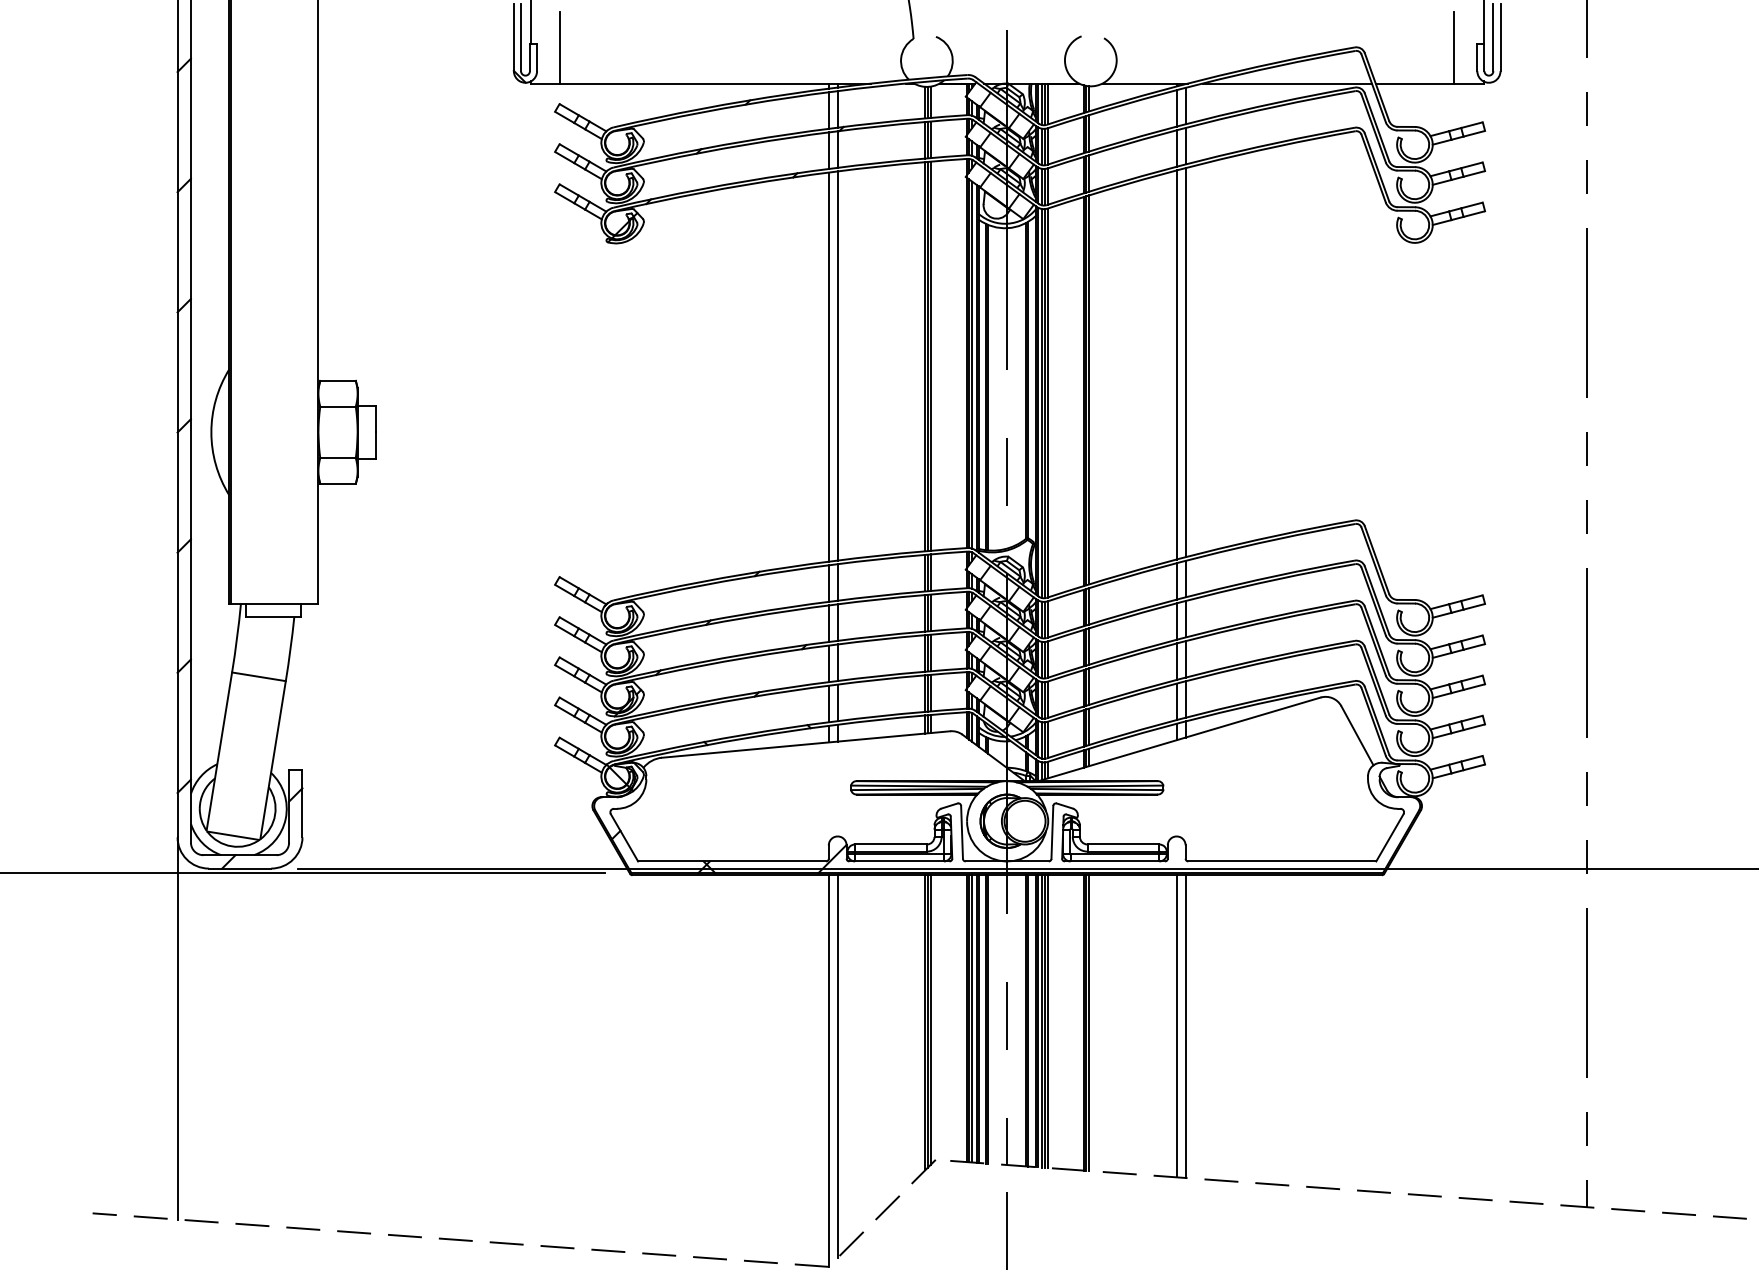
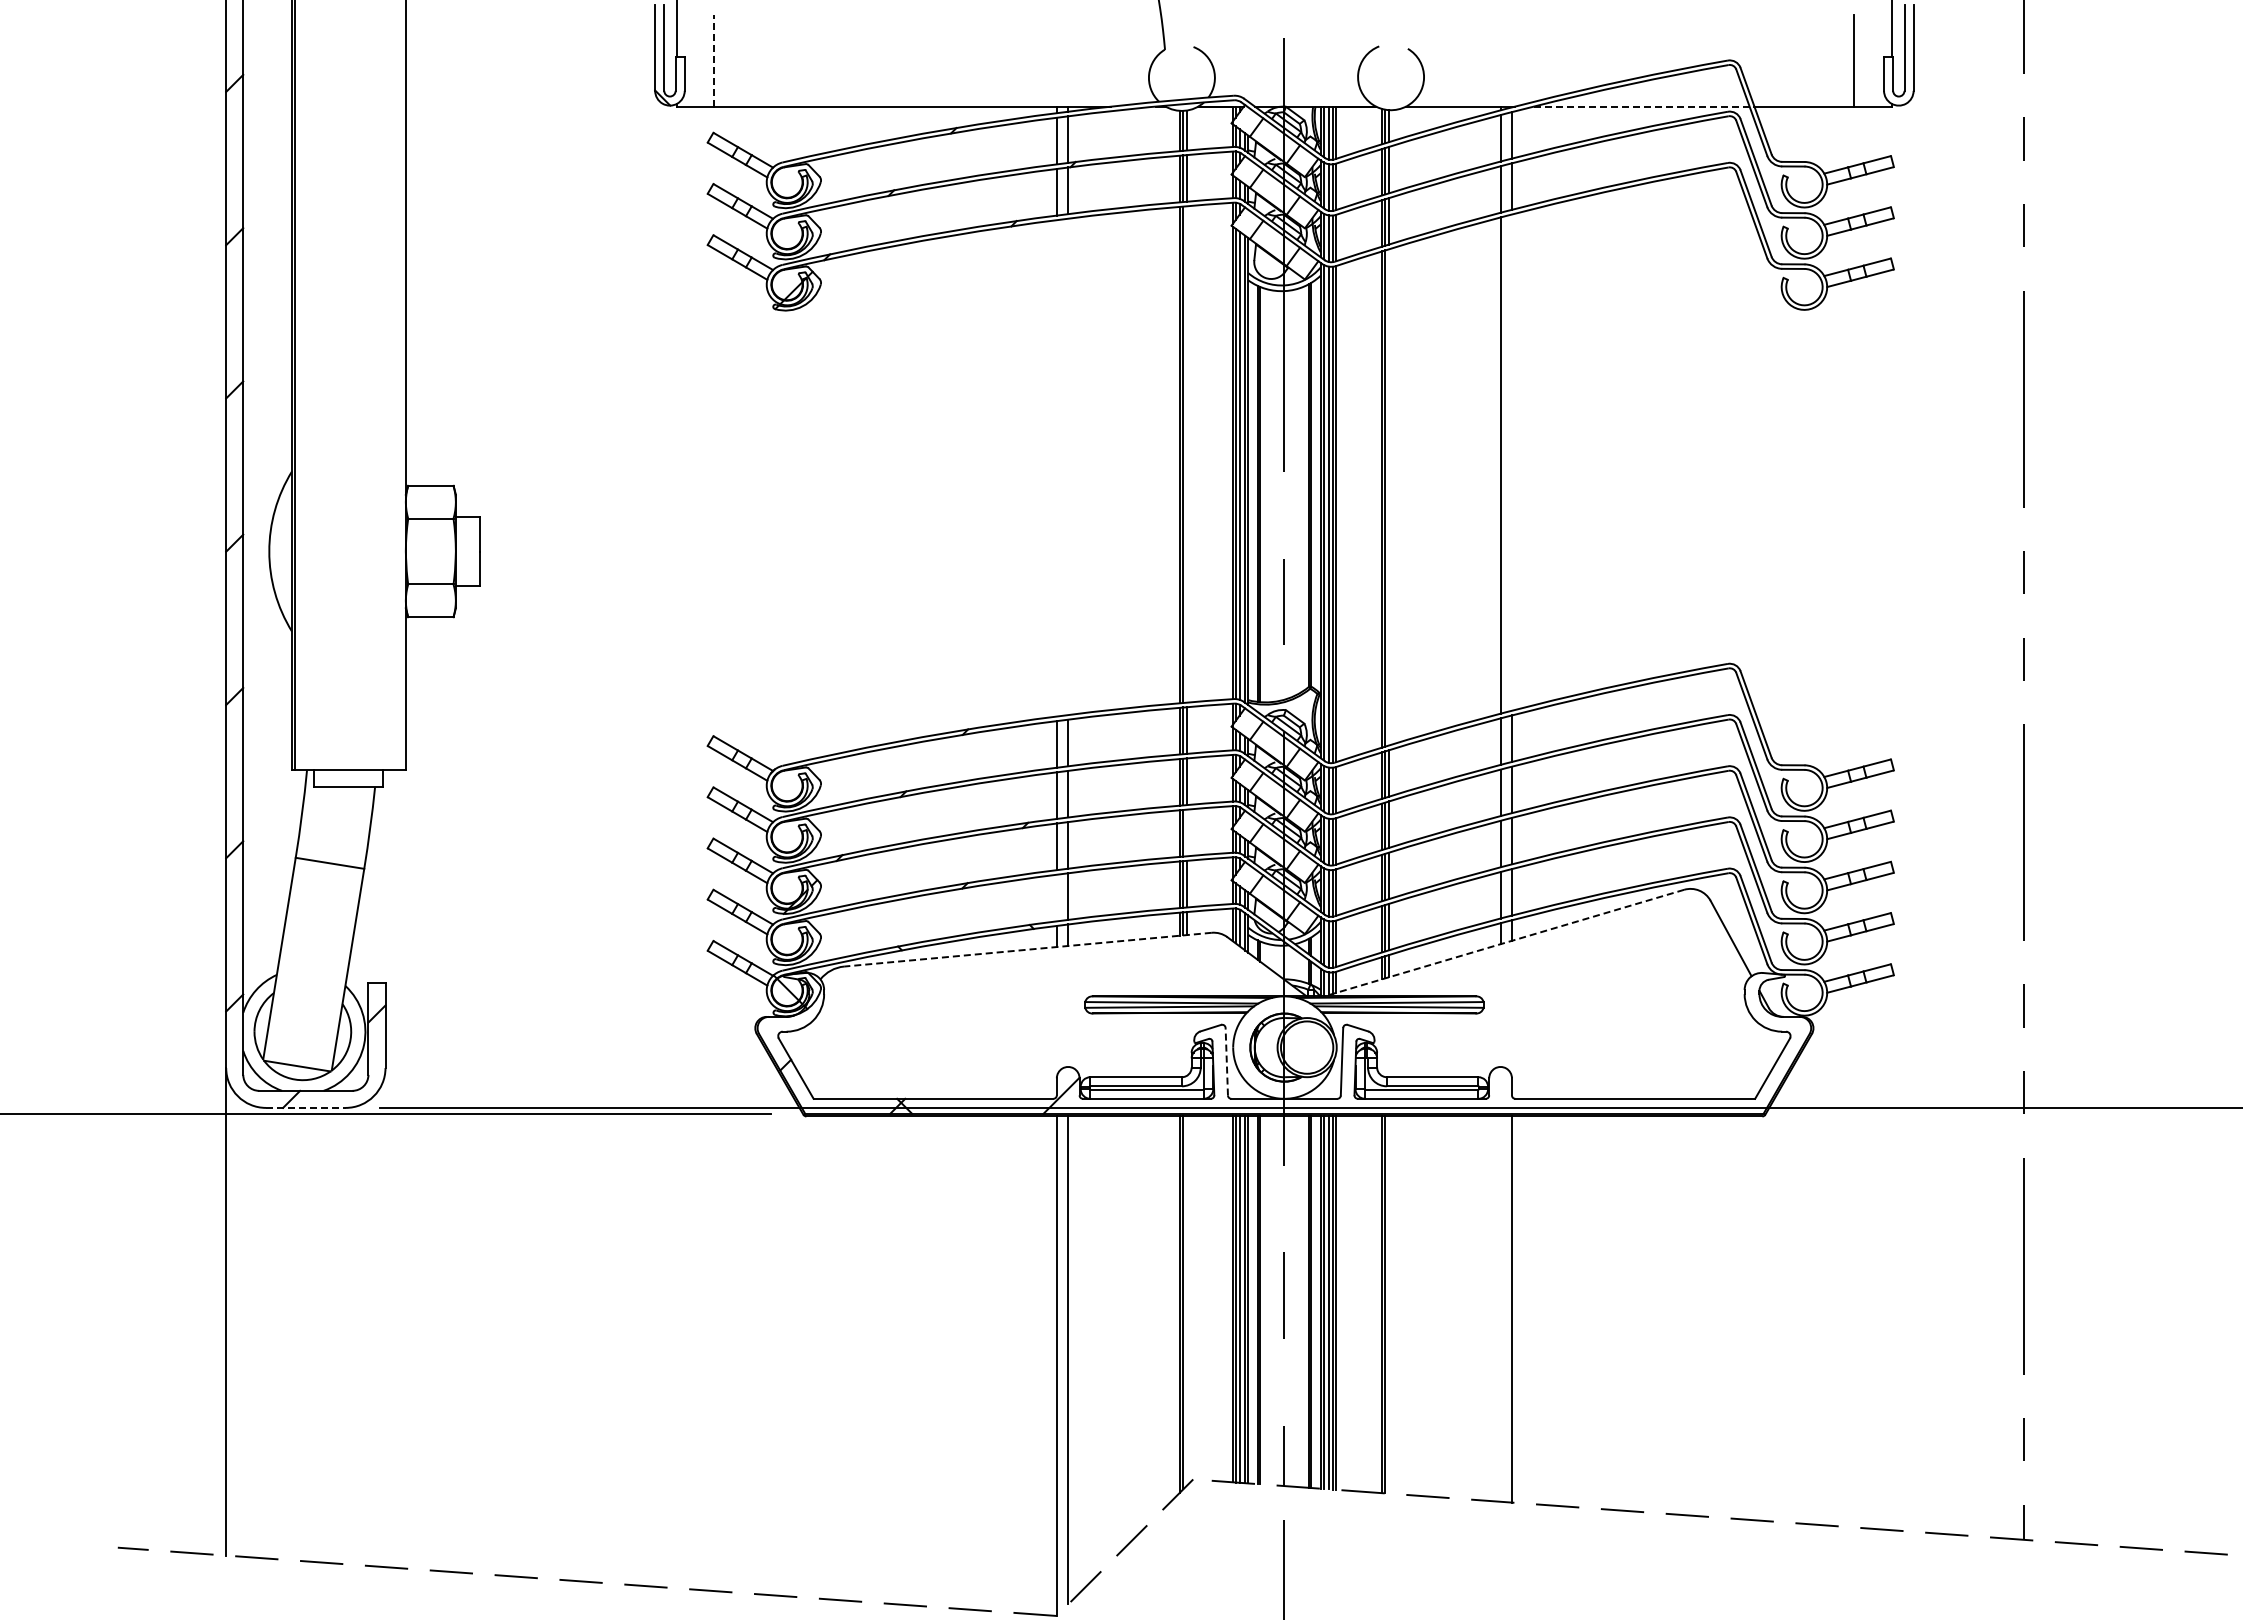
line: (560, 47) -> (714, 60), solid -> dashed
line: (1287, 83) -> (1641, 106), solid -> dashed
line: (930, 356) -> (1186, 454), removed
line: (1185, 362) -> (1511, 462), removed
line: (837, 365) -> (1068, 466), removed
line: (828, 367) -> (1056, 468), removed
line: (1088, 389) -> (1388, 497), removed
line: (930, 652) -> (1186, 832), removed
line: (828, 703) -> (1056, 897), removed
line: (1179, 739) -> (1504, 943), solid -> dashed
line: (805, 744) -> (1027, 949), solid -> dashed
line: (961, 832) -> (1226, 1061), solid -> dashed
line: (239, 868) -> (305, 1107), solid -> dashed
line: (930, 1019) -> (1186, 1300), removed
line: (1088, 1022) -> (1388, 1304), removed
line: (1176, 1025) -> (1500, 1308), removed

